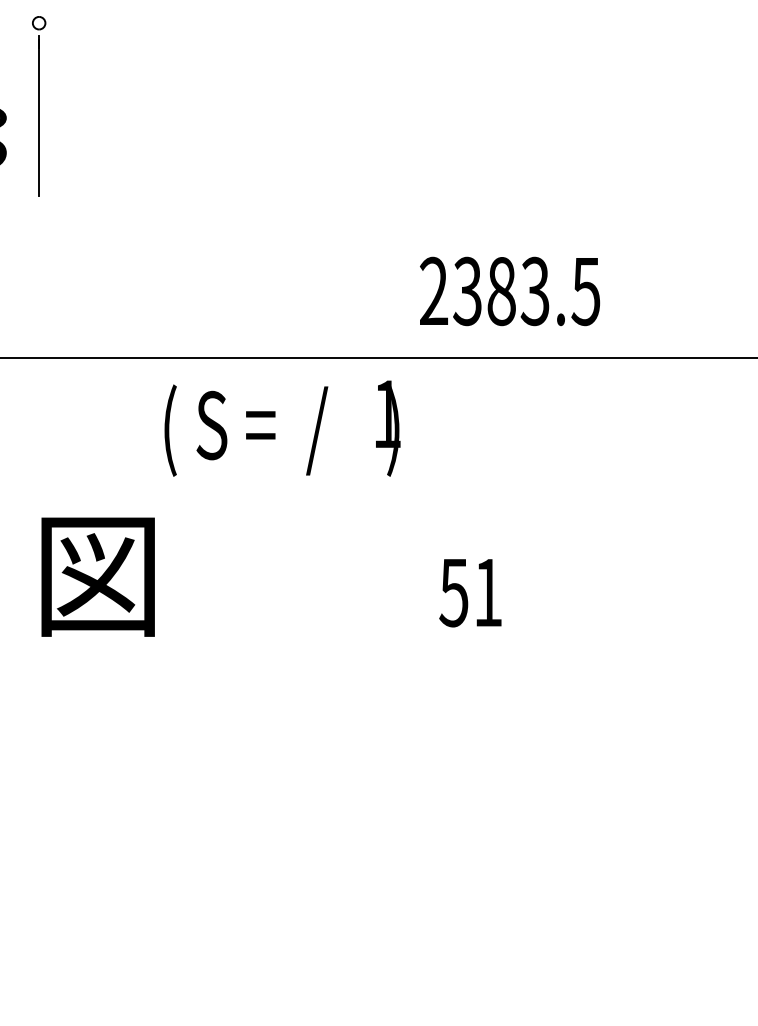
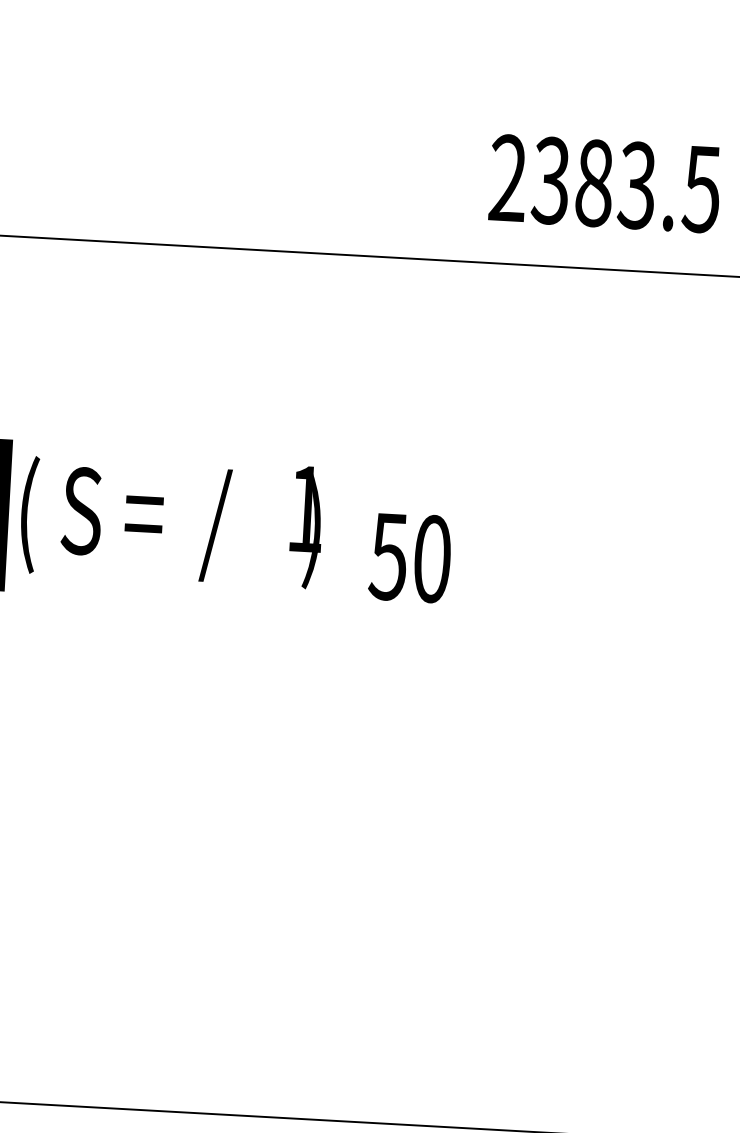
text: (509, 291) -> (604, 183), moved
text: (282, 428) -> (171, 519), moved
text: (488, 592) -> (432, 558), 51 -> 50

